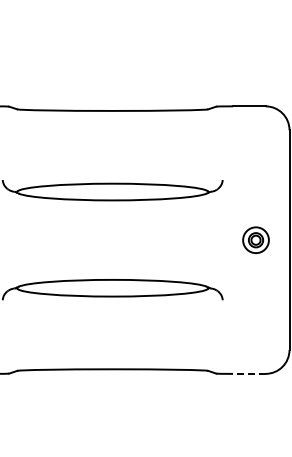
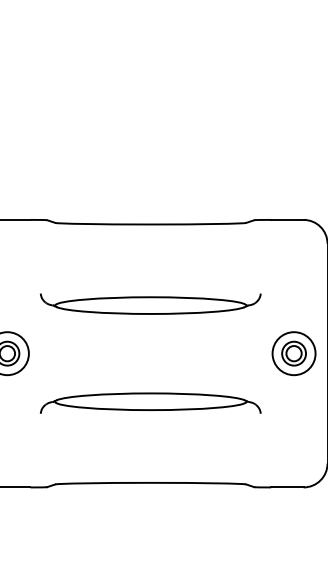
part: (255, 239) -> (293, 353), size x1.67
line: (248, 373) -> (286, 487), dashed -> solid

